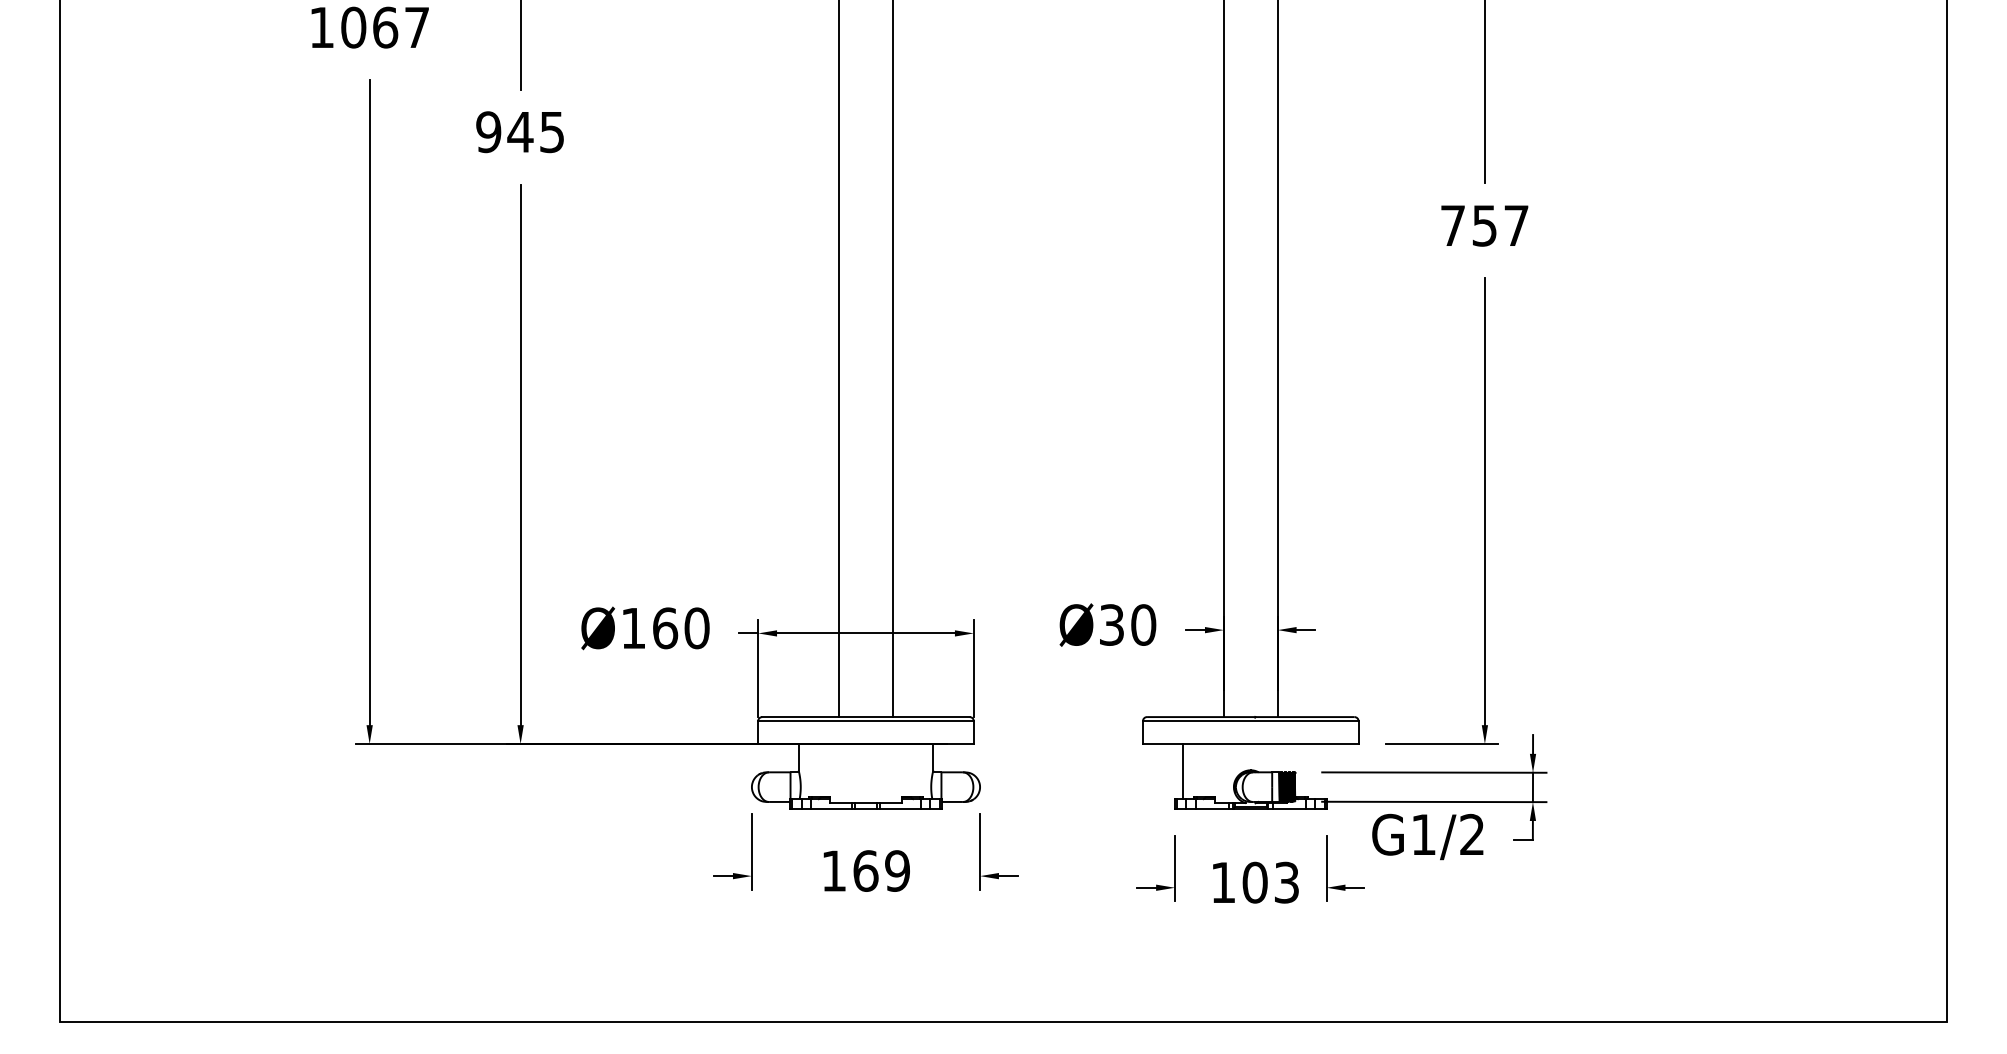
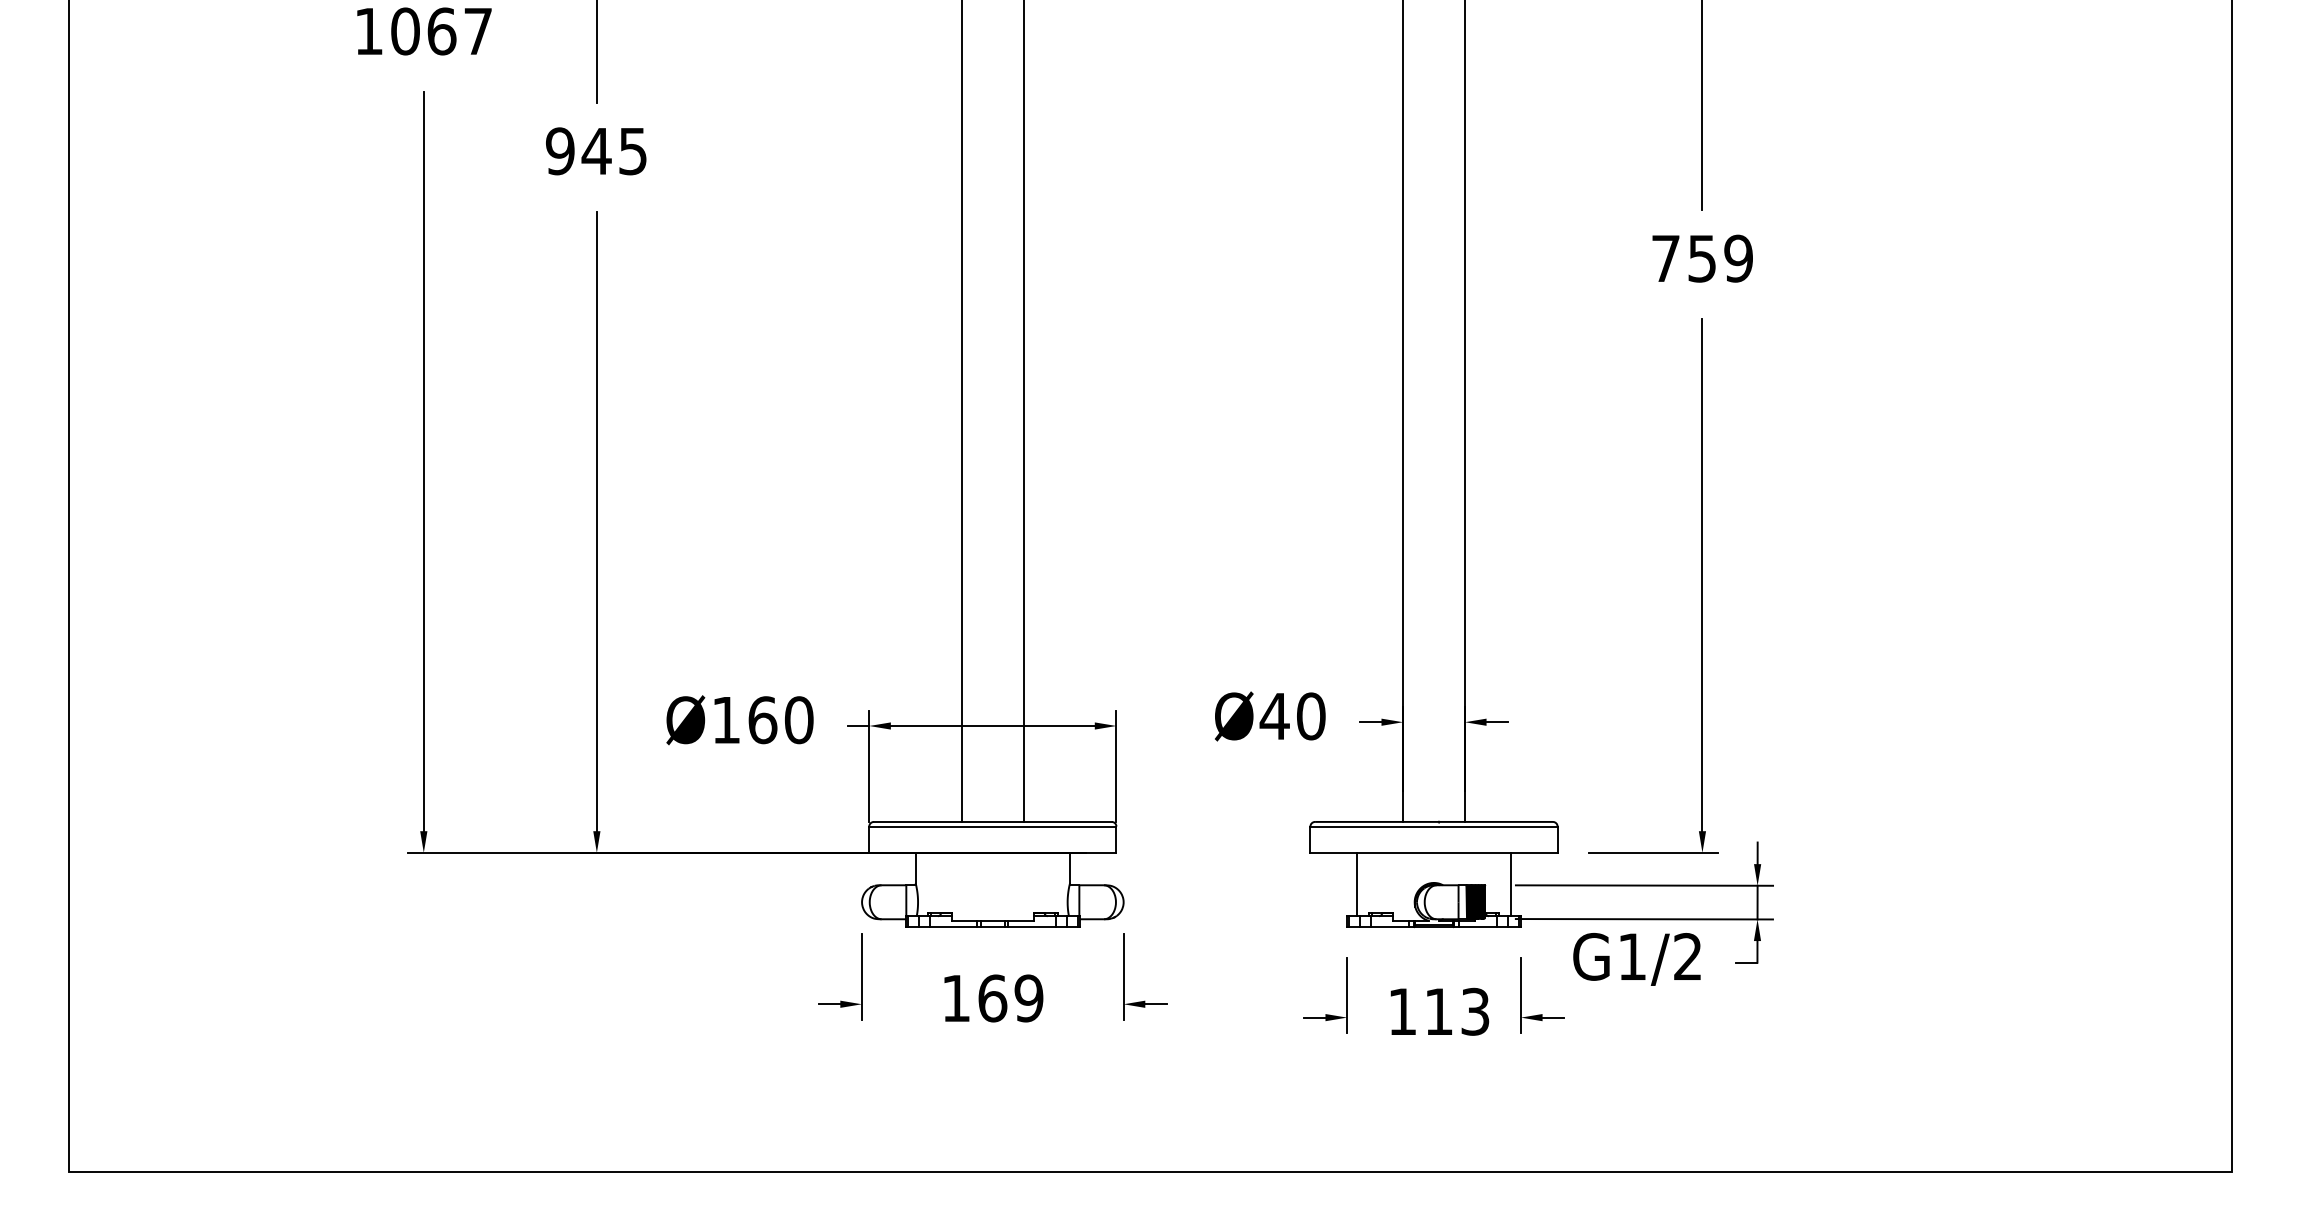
text: (1516, 225) -> (1738, 258), 757 -> 759
text: (1111, 625) -> (1274, 716), Ø30 -> Ø40
line: (1318, 771) -> (1511, 884), added
text: (1254, 882) -> (1438, 1011), 103 -> 113

